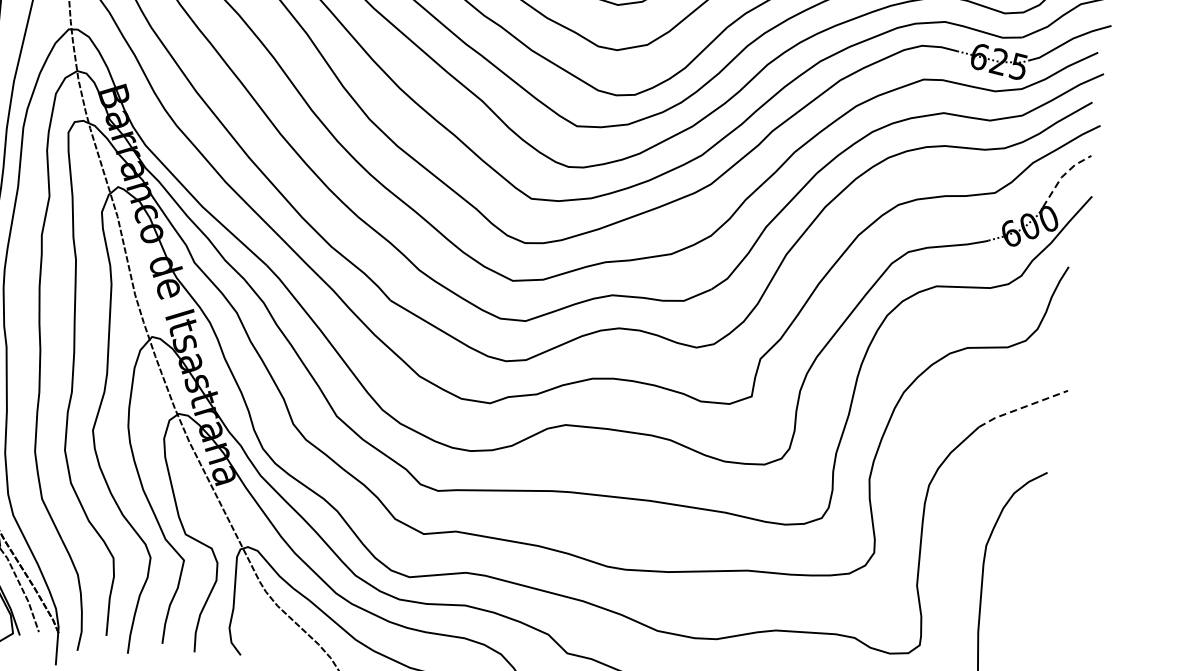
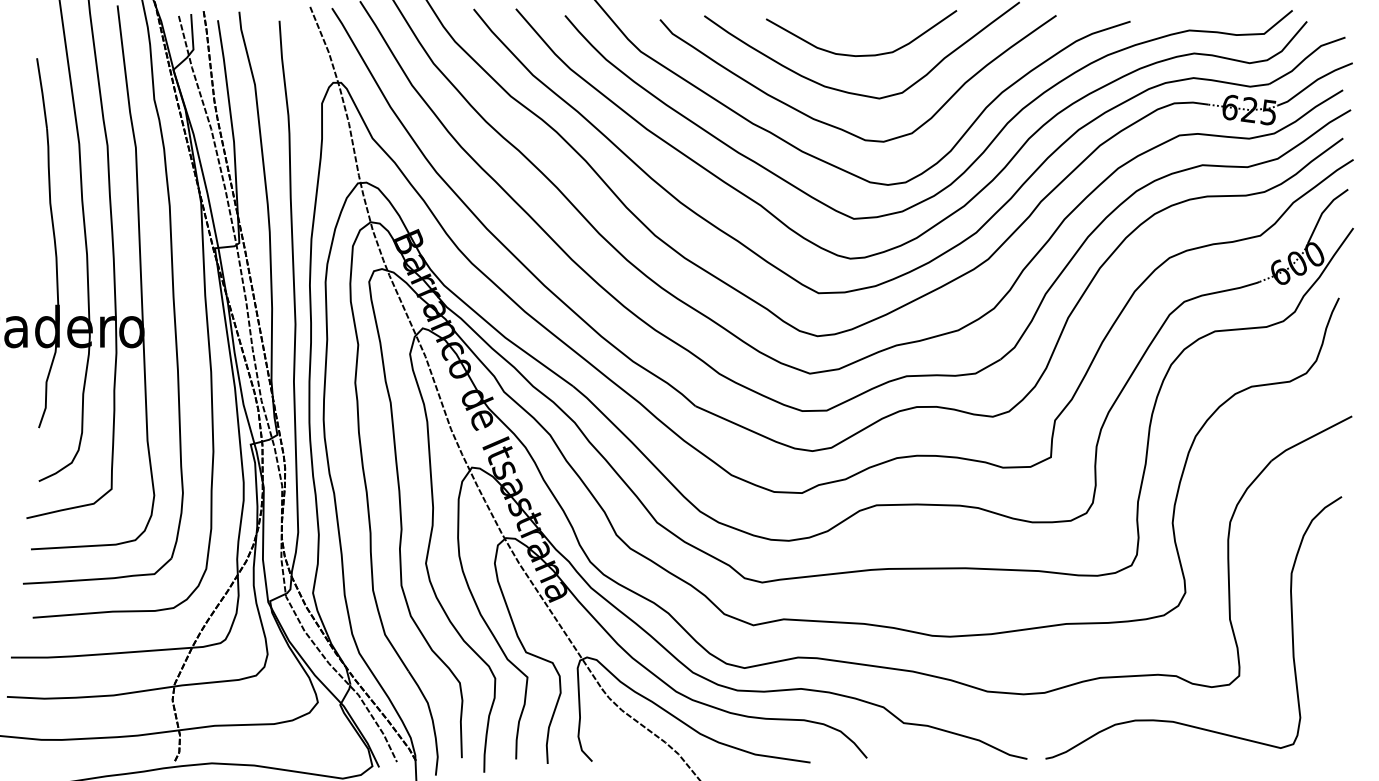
line: (1062, 176) -> (1322, 212), dashed -> solid
line: (1022, 407) -> (1310, 437), dashed -> solid

